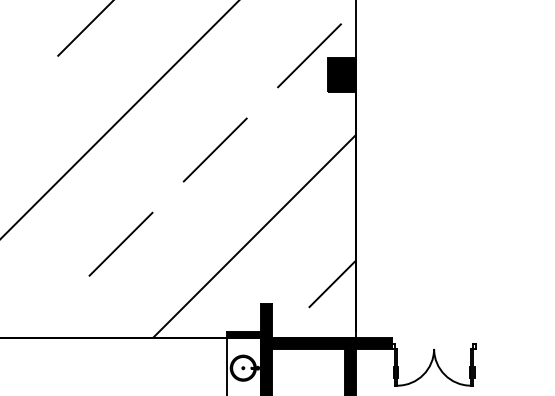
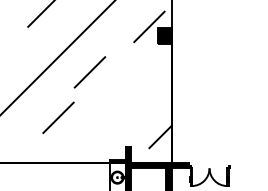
line: (214, 150) -> (89, 72), moved
line: (253, 235) -> (122, 113), removed

